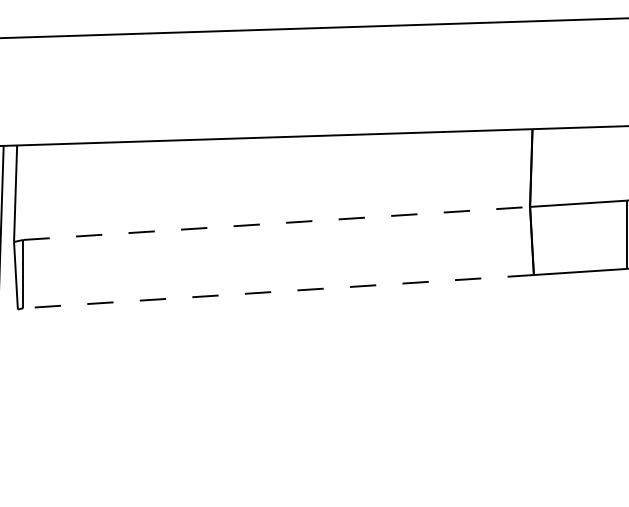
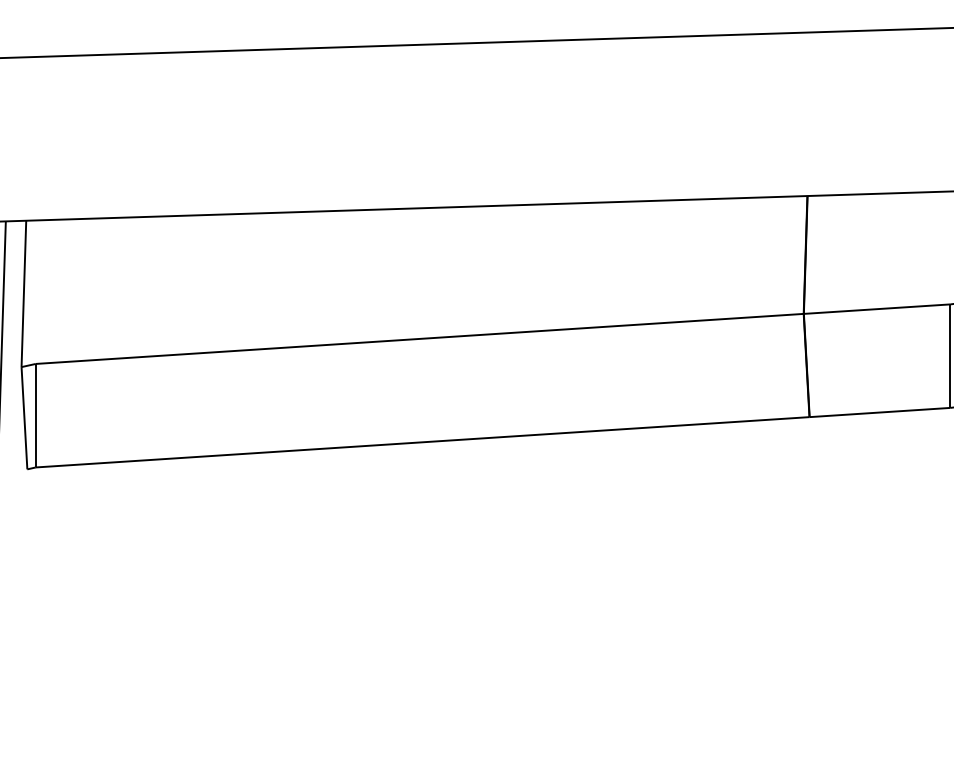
line: (276, 223) -> (419, 339), dashed -> solid
line: (278, 291) -> (422, 442), dashed -> solid

